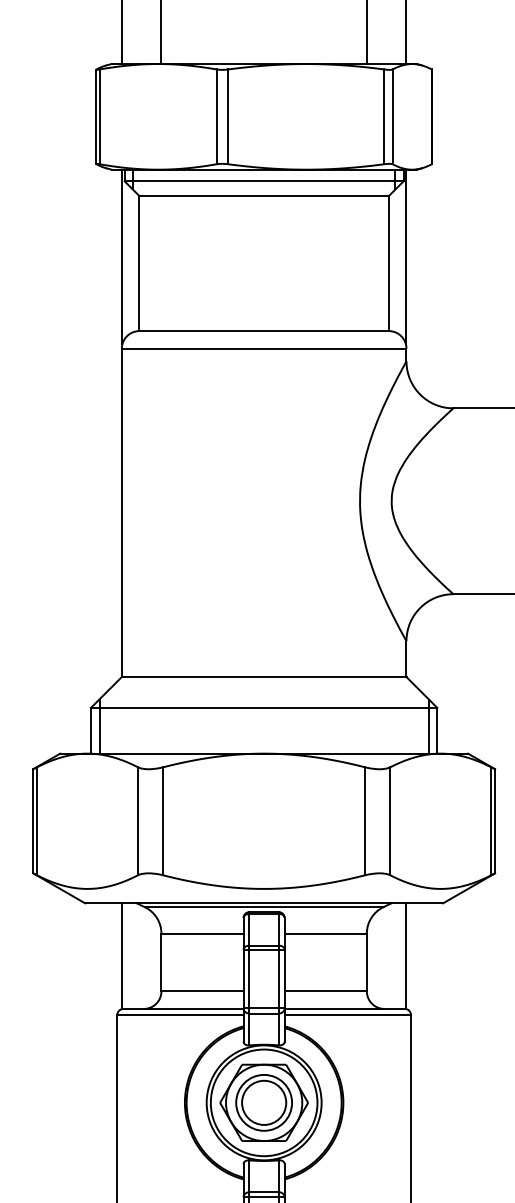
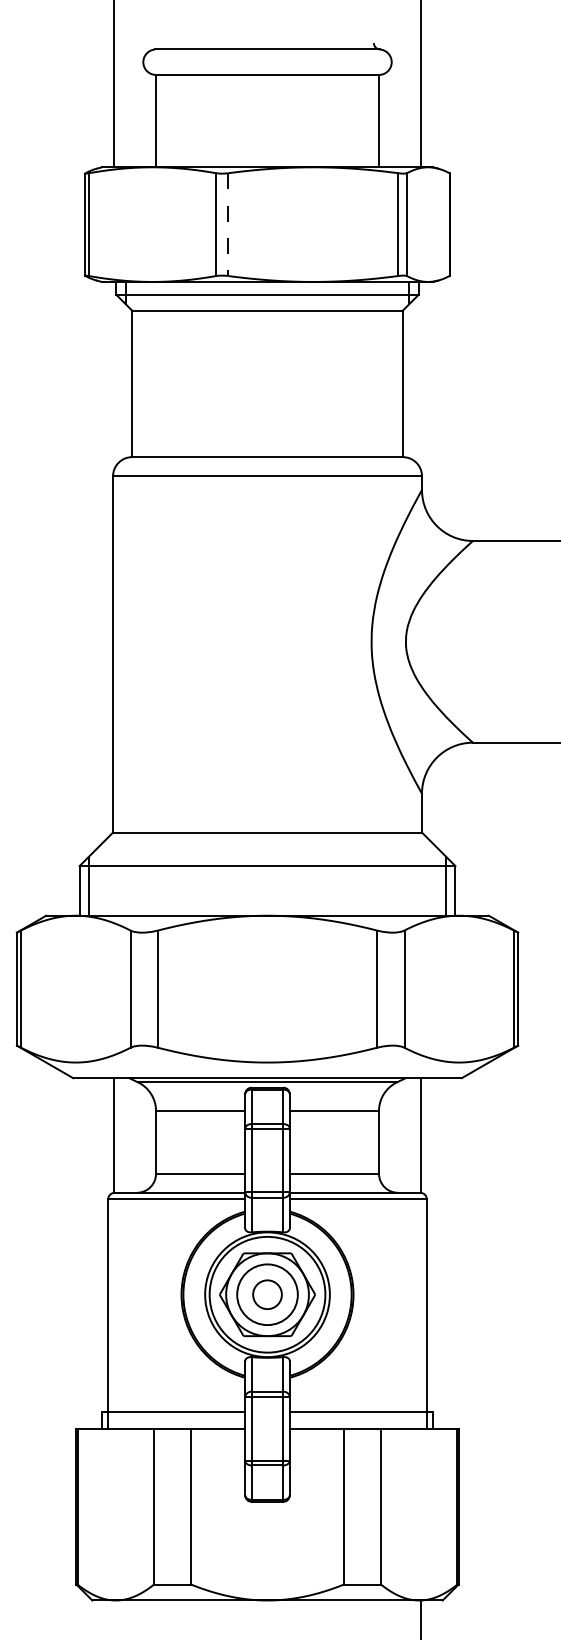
line: (228, 117) -> (228, 225), solid -> dashed
line: (122, 256) -> (113, 376), removed
line: (406, 256) -> (421, 376), removed
circle: (264, 1102) -> (267, 1294), size x0.6

